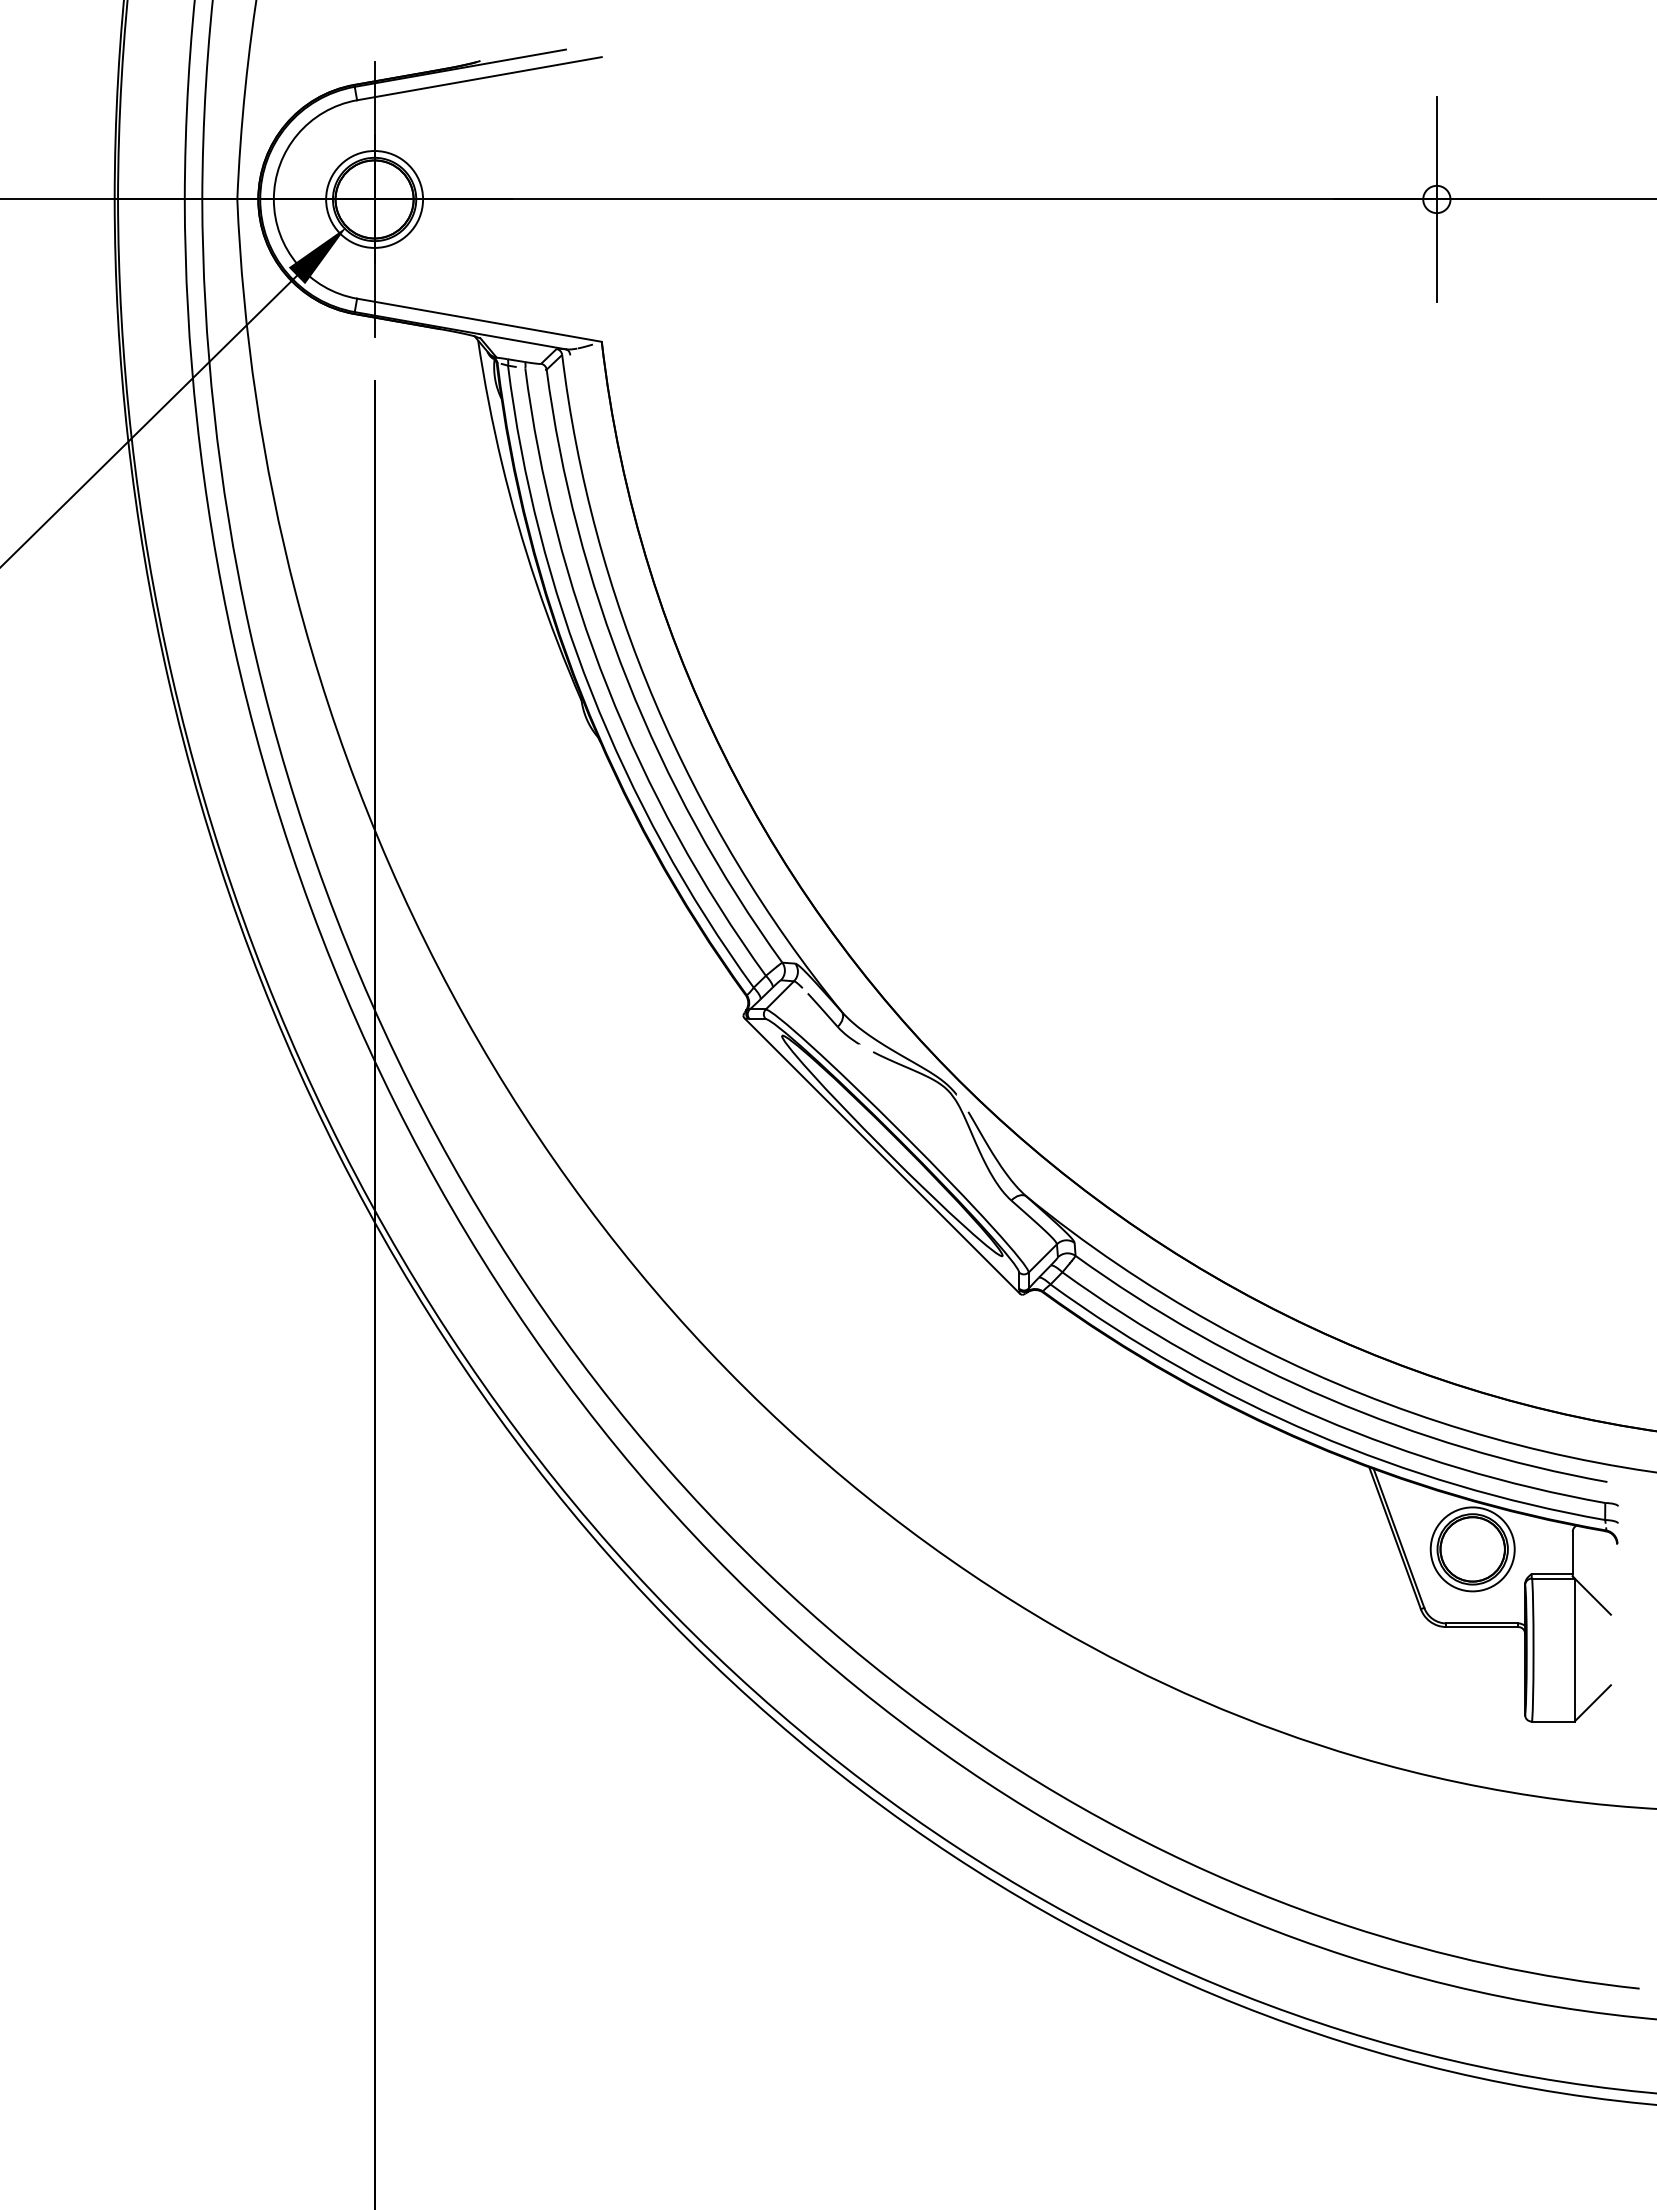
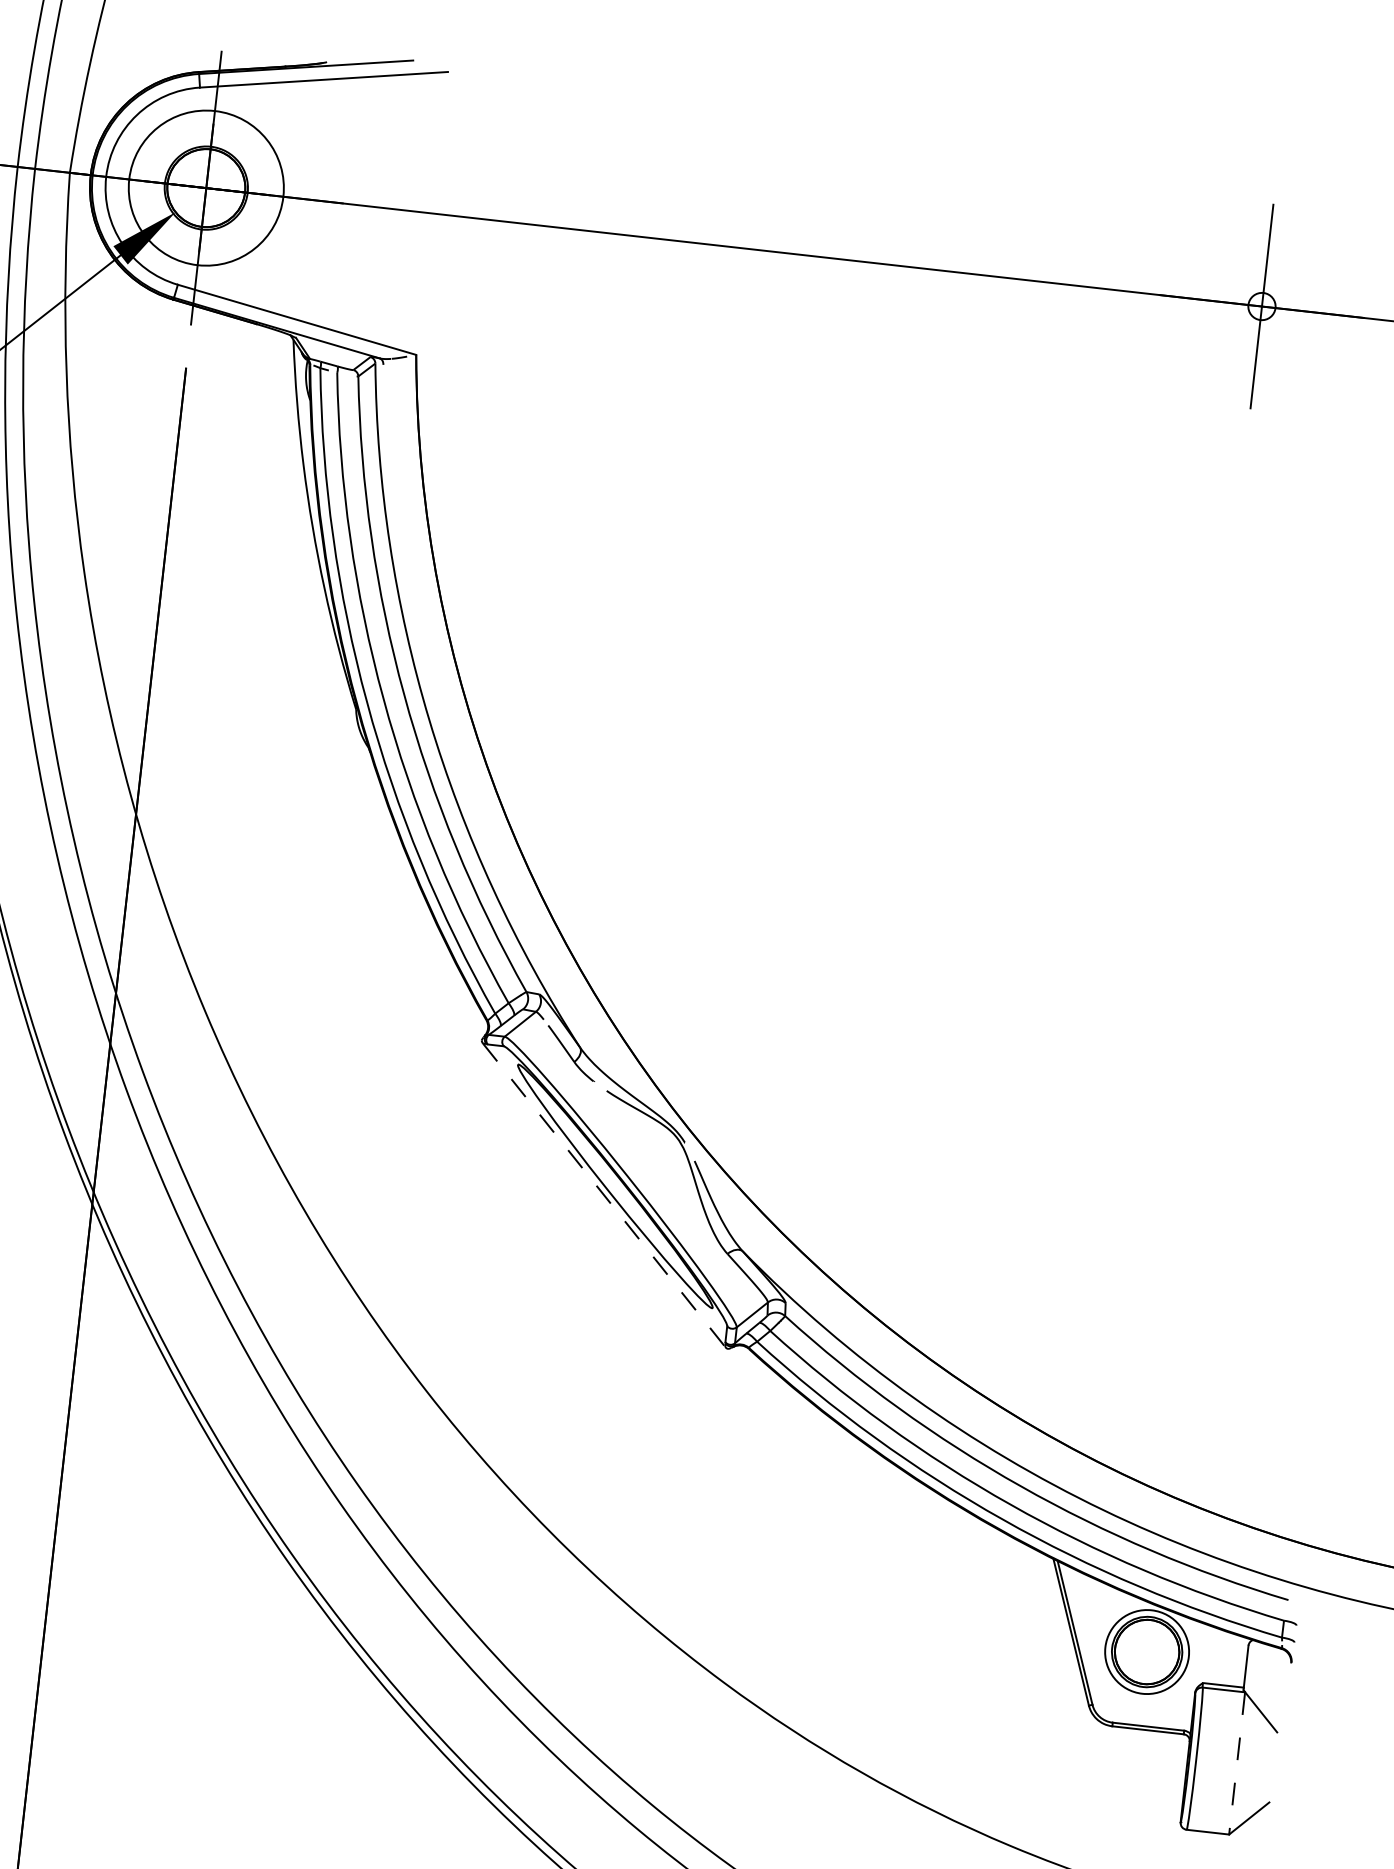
circle: (374, 199) -> (206, 188), size x1.6
line: (882, 1156) -> (604, 1195), solid -> dashed
line: (1574, 1650) -> (1236, 1763), solid -> dashed

